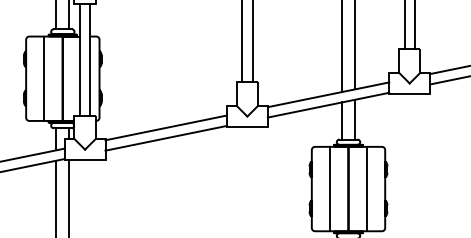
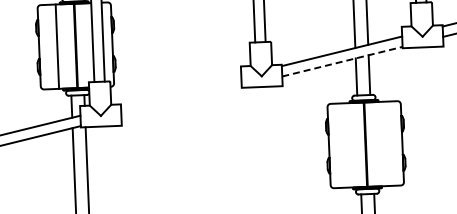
line: (328, 105) -> (342, 62), solid -> dashed
line: (165, 127) -> (180, 90), removed
line: (165, 137) -> (180, 100), removed
line: (330, 188) -> (347, 144), removed
line: (367, 188) -> (384, 143), removed

